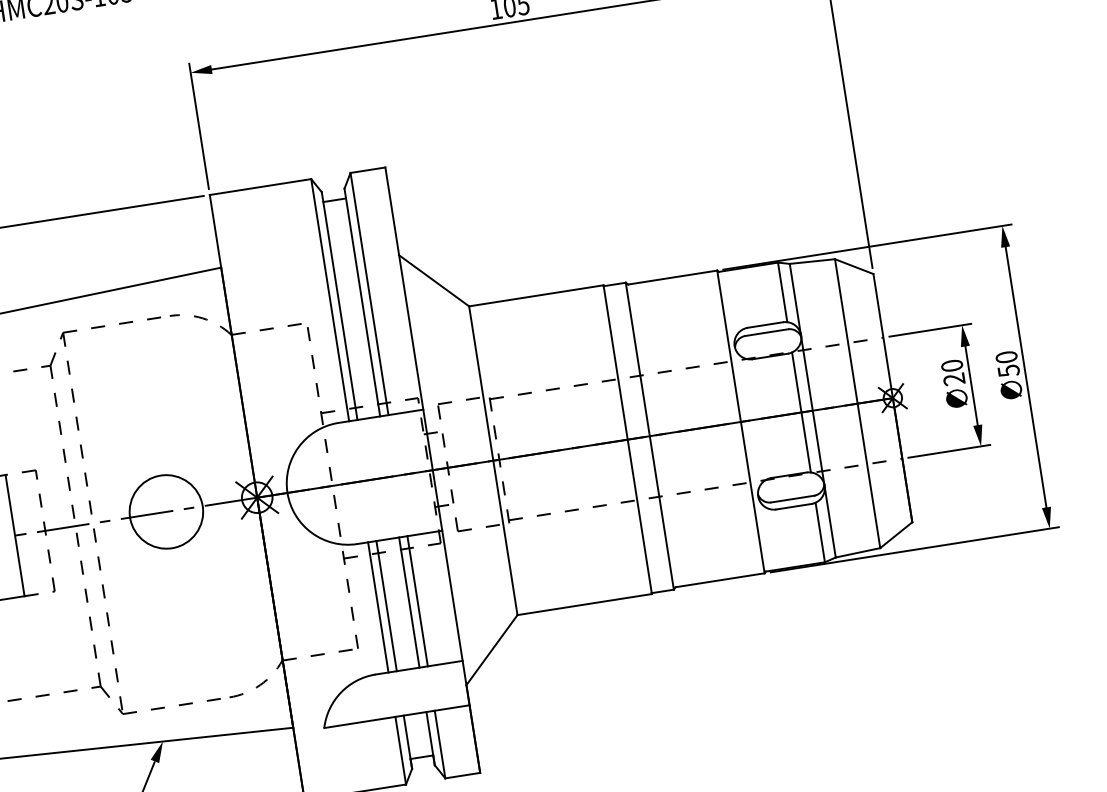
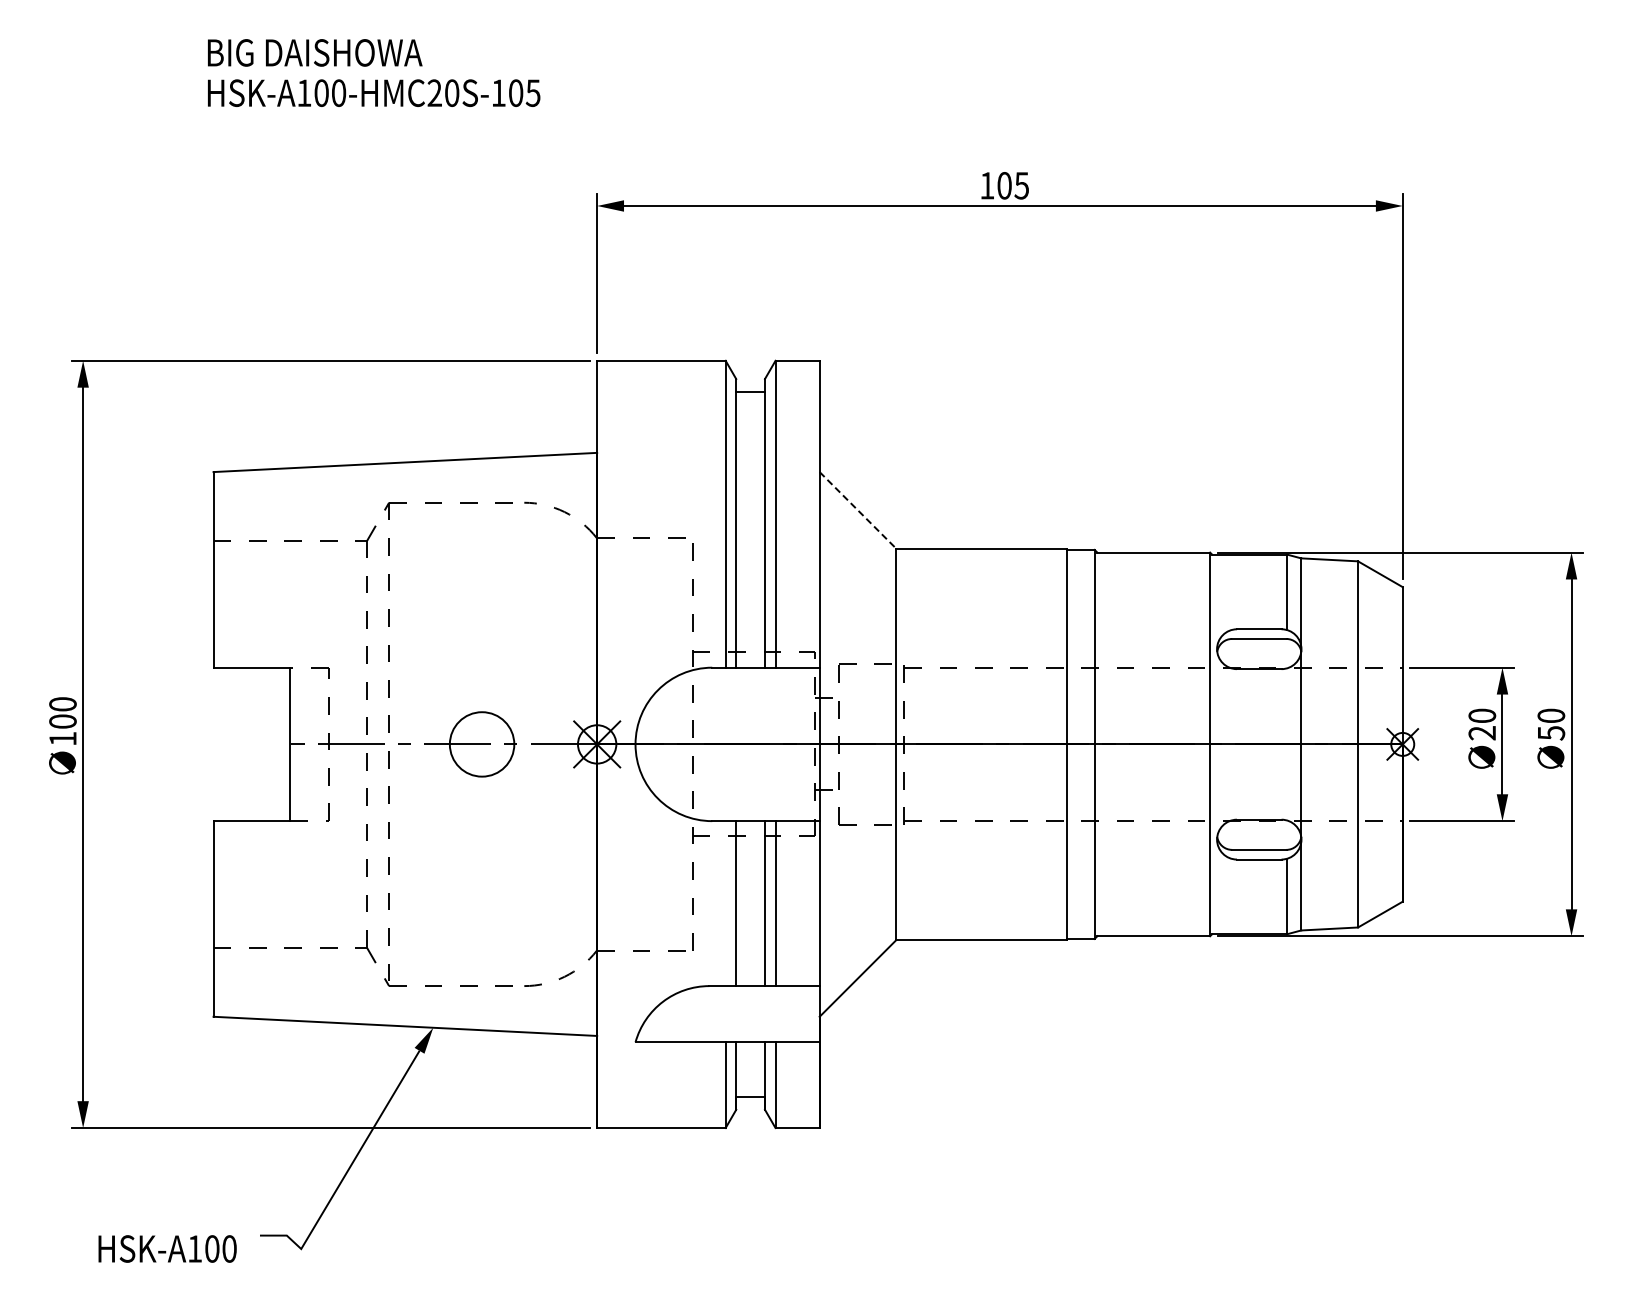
line: (434, 280) -> (858, 510), solid -> dashed
line: (801, 412) -> (1286, 744), removed
circle: (166, 511) -> (482, 744), size x0.7
line: (378, 607) -> (725, 903), removed

